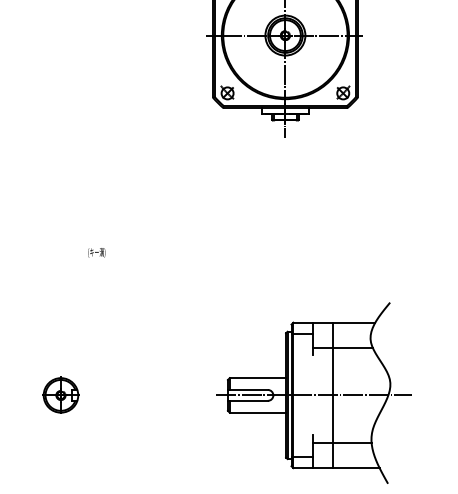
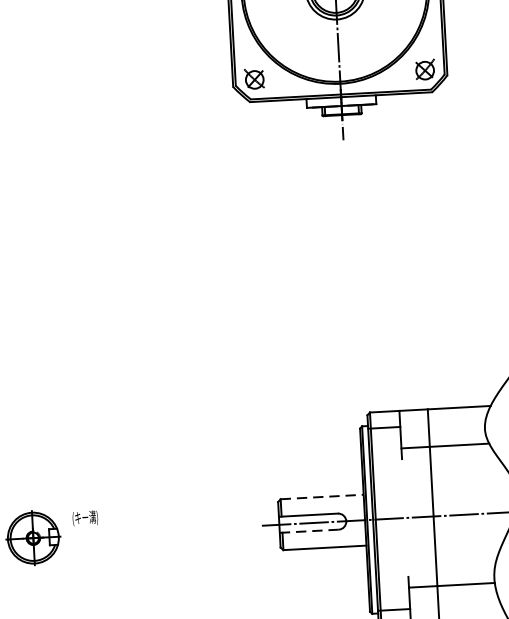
text: (96, 252) -> (84, 517), moved
line: (258, 378) -> (323, 497), solid -> dashed
line: (247, 400) -> (308, 530), solid -> dashed

